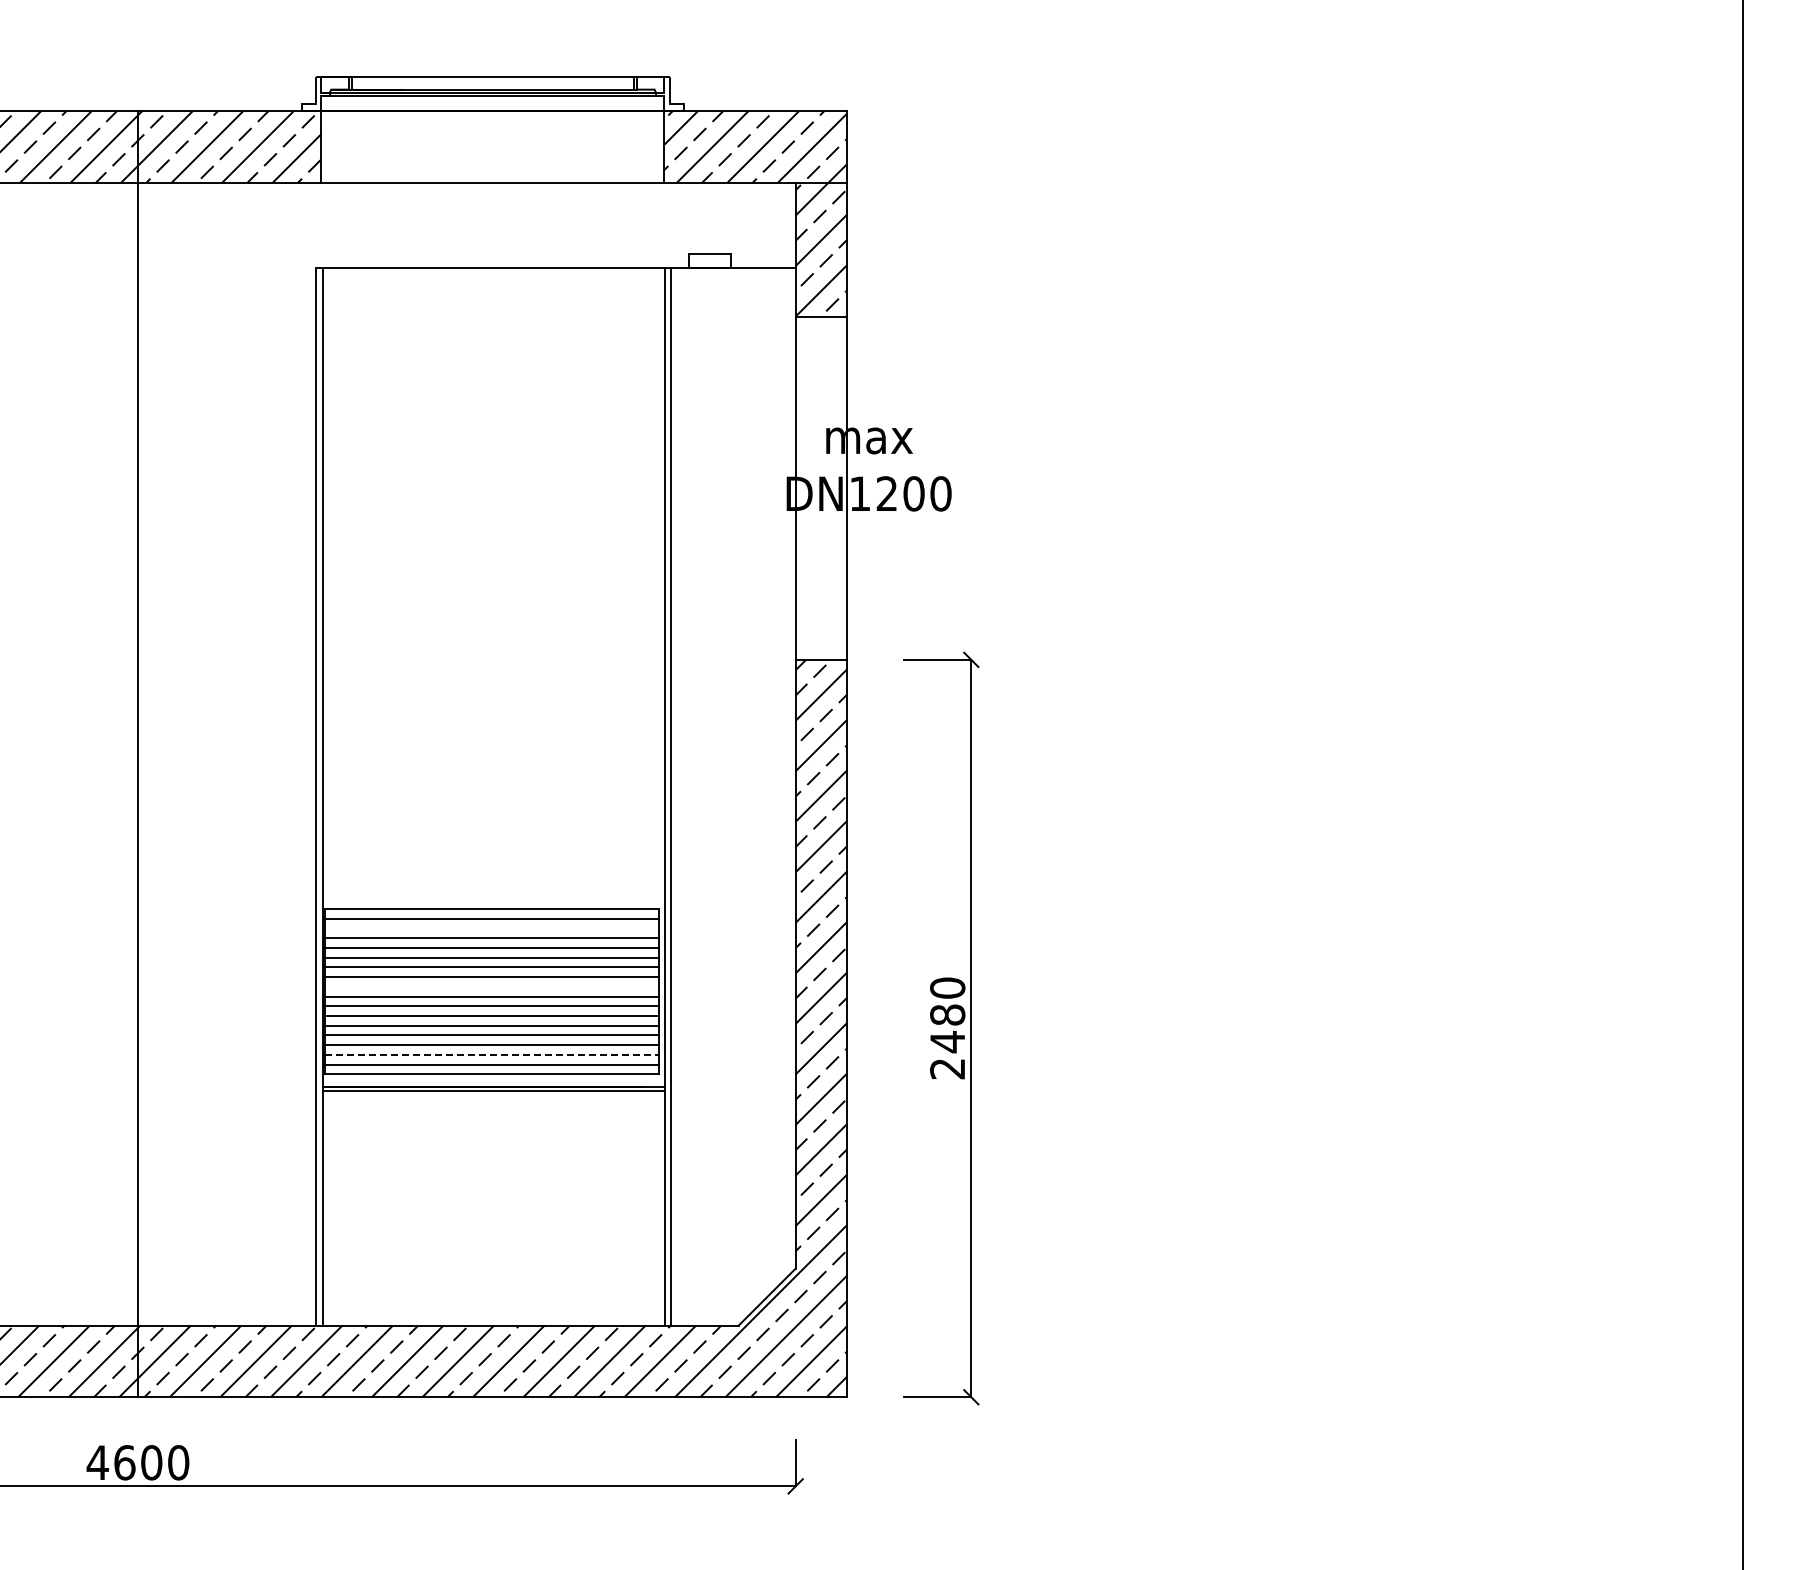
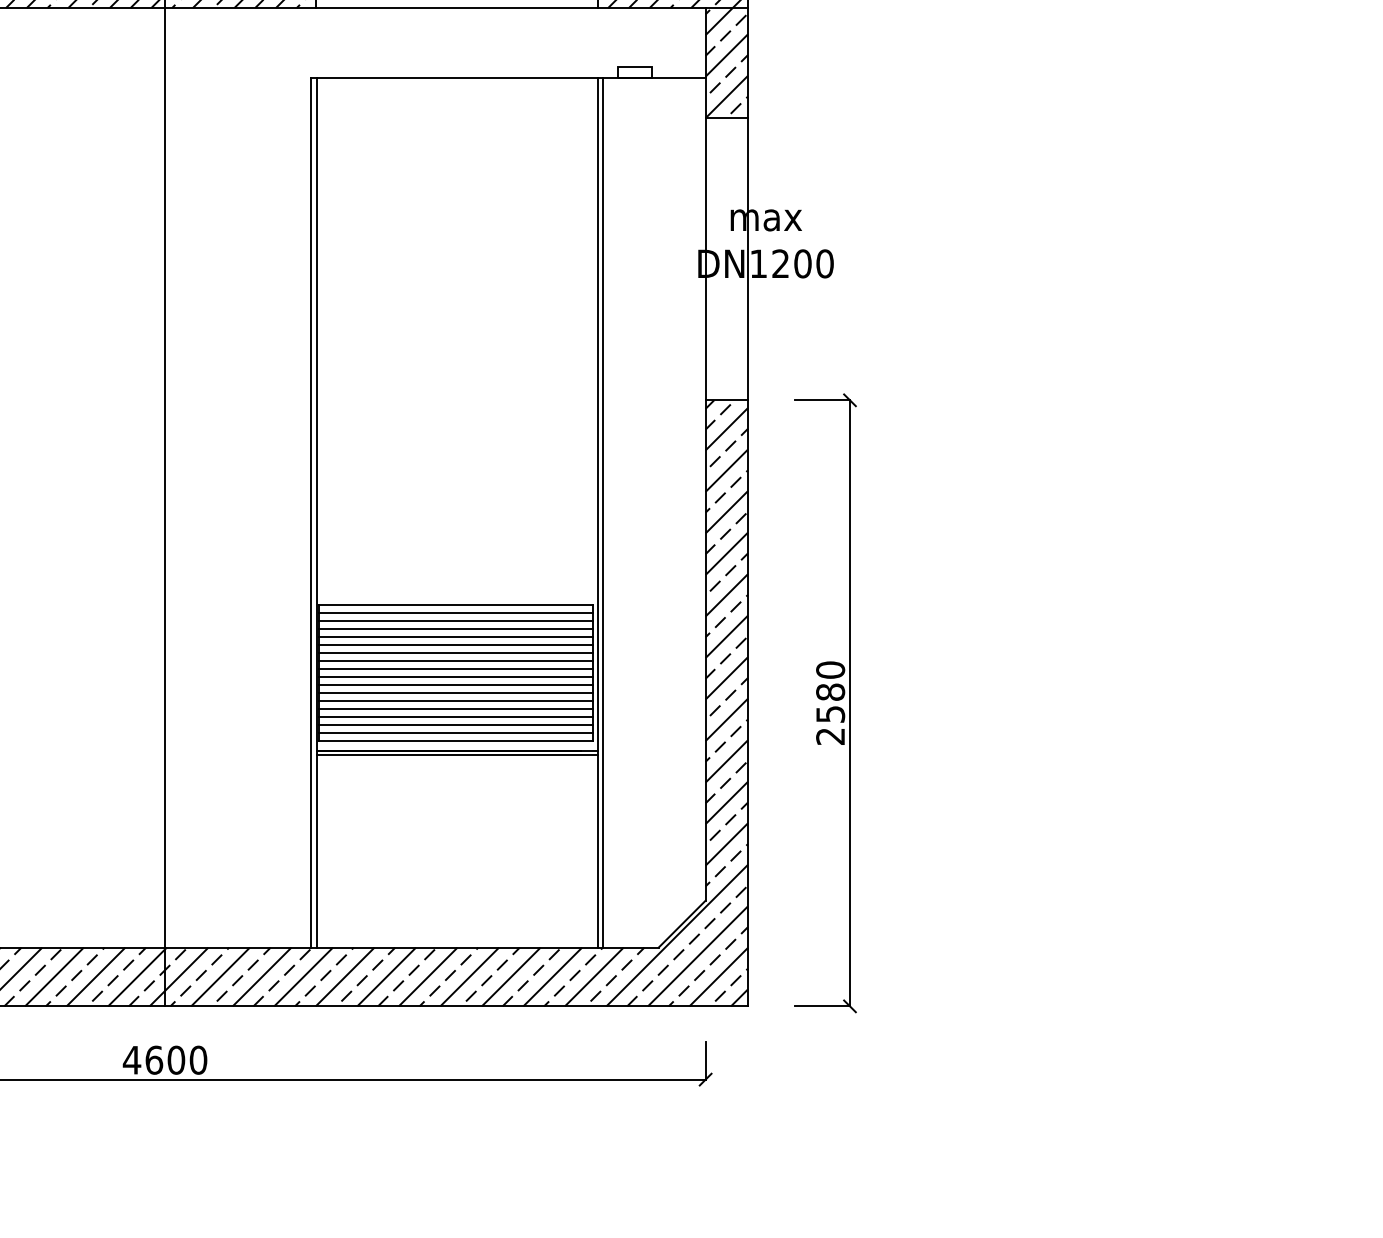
line: (491, 928) -> (455, 621), added
line: (491, 986) -> (455, 668), added
text: (947, 1042) -> (830, 714), 2480 -> 2580
line: (491, 1054) -> (455, 724), dashed -> solid

